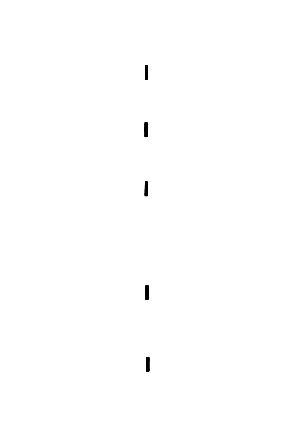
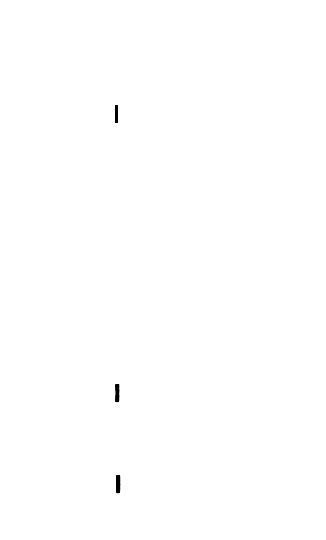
part: (146, 129) -> (116, 185), removed
part: (145, 188) -> (115, 260), removed

